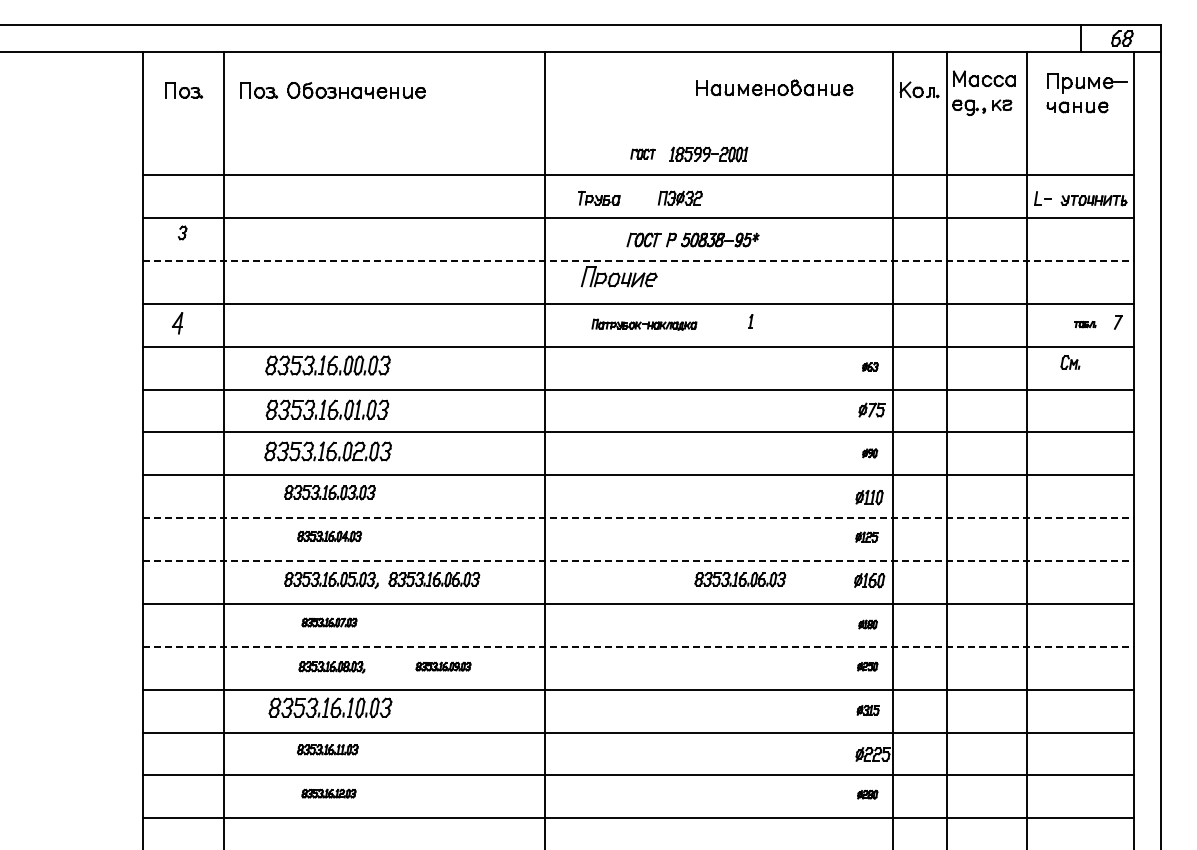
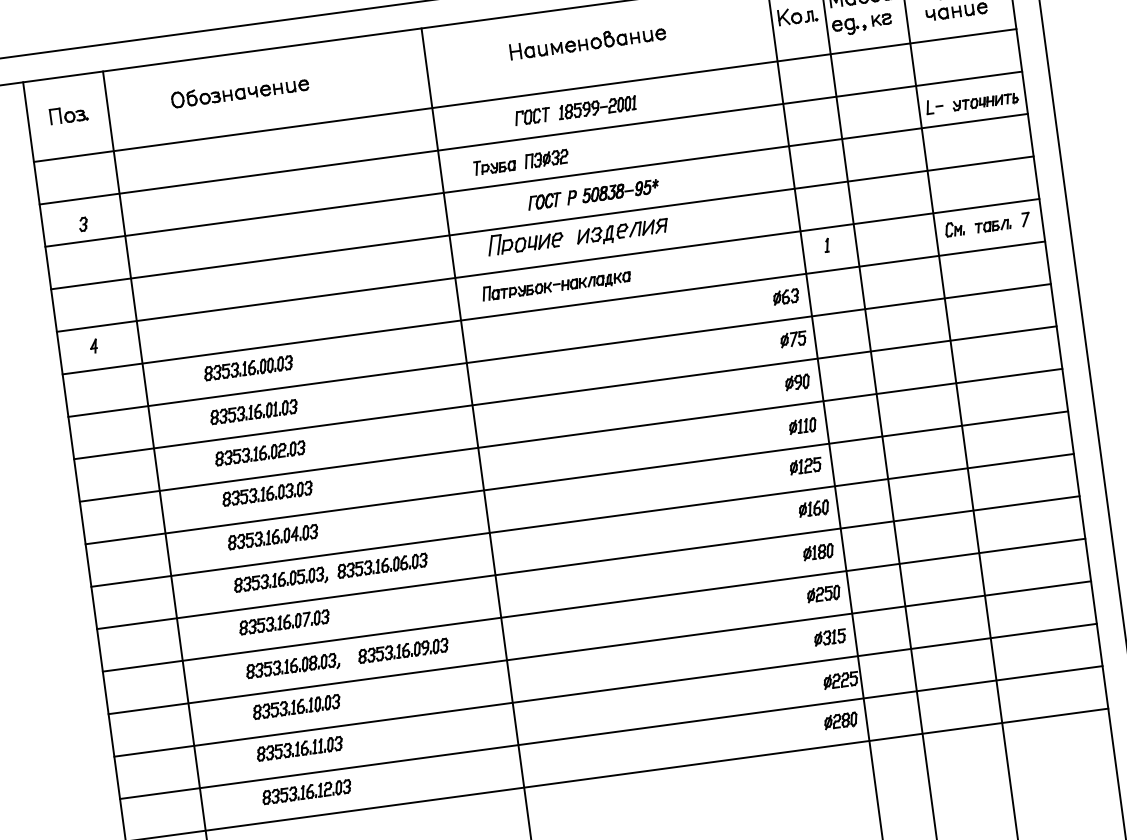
part: (774, 87) -> (587, 41), moved
part: (259, 90) -> (143, 104), removed
line: (638, 132) -> (525, 95), added
part: (643, 153) -> (532, 115), size x1.43
part: (679, 197) -> (545, 158), moved
part: (182, 232) -> (83, 223), moved
line: (638, 260) -> (542, 222), dashed -> solid
part: (716, 281) -> (622, 232), added
part: (750, 321) -> (826, 245), moved
part: (177, 322) -> (93, 345), size x0.62
part: (644, 324) -> (556, 285), size x1.43
part: (1085, 324) -> (993, 225), size x1.67
part: (1070, 362) -> (954, 229), moved
part: (327, 365) -> (248, 368), size x0.71
part: (870, 366) -> (786, 296), size x1.67
part: (327, 409) -> (253, 411), size x0.71
part: (328, 451) -> (260, 453), size x0.71
part: (869, 453) -> (796, 382), size x1.67
line: (638, 518) -> (576, 478), dashed -> solid
part: (329, 536) -> (272, 537), size x1.43
part: (866, 536) -> (805, 465), size x1.43
line: (638, 561) -> (582, 520), dashed -> solid
part: (740, 579) -> (685, 524), removed
part: (329, 622) -> (284, 622), size x1.67
part: (867, 624) -> (817, 552), size x1.67
line: (638, 646) -> (593, 604), dashed -> solid
part: (443, 666) -> (403, 650), size x1.67
part: (867, 666) -> (823, 594), size x1.67
part: (331, 667) -> (292, 666), size x1.43
part: (329, 707) -> (295, 706), size x0.71
part: (868, 710) -> (830, 637), size x1.43
part: (327, 749) -> (299, 748), size x1.43
part: (328, 793) -> (306, 792), size x1.67
part: (867, 794) -> (840, 720), size x1.67

